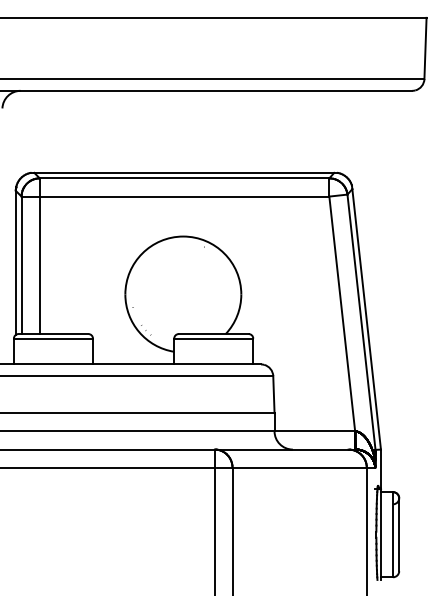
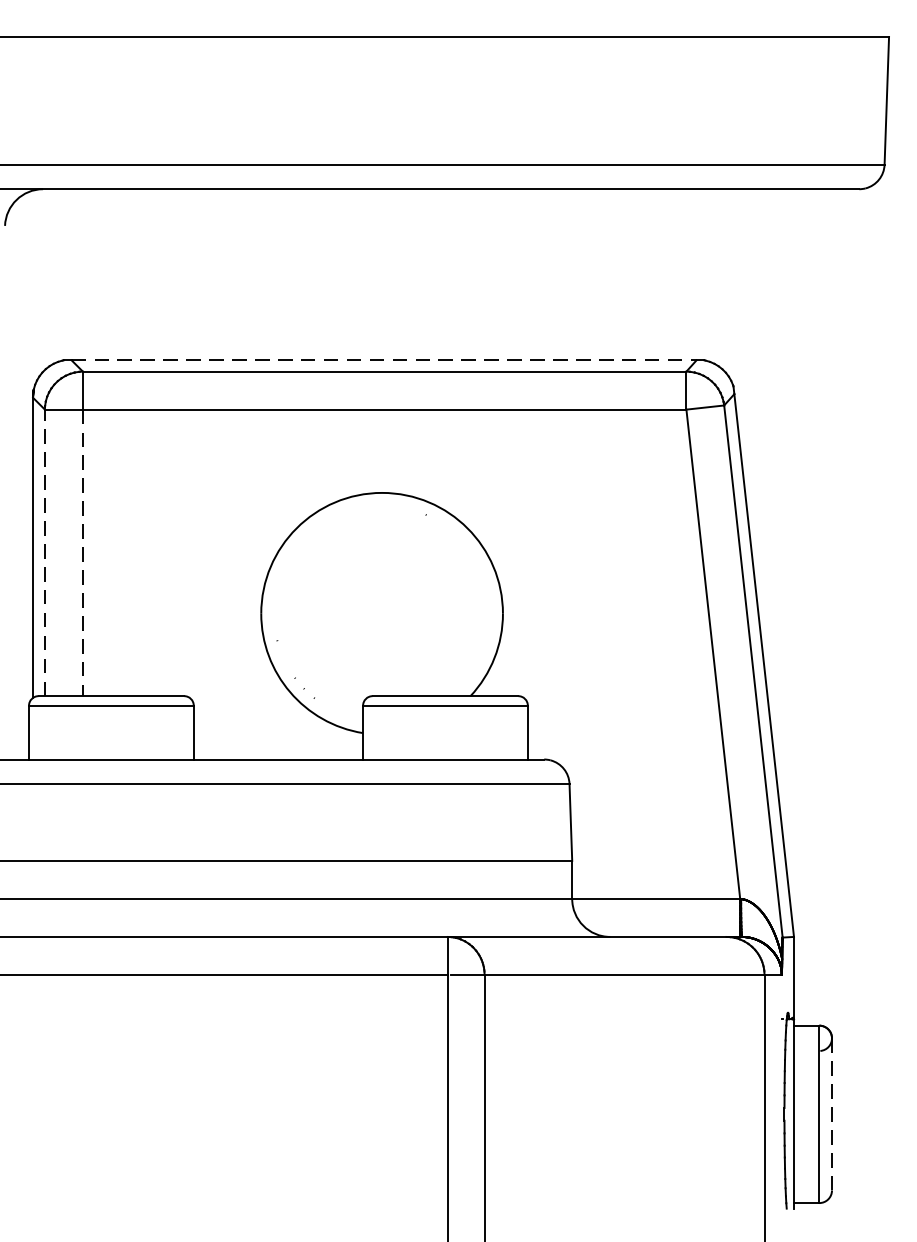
line: (184, 172) -> (384, 359), solid -> dashed
line: (21, 265) -> (44, 553), solid -> dashed
line: (39, 265) -> (82, 553), solid -> dashed
line: (399, 535) -> (832, 1116), solid -> dashed

